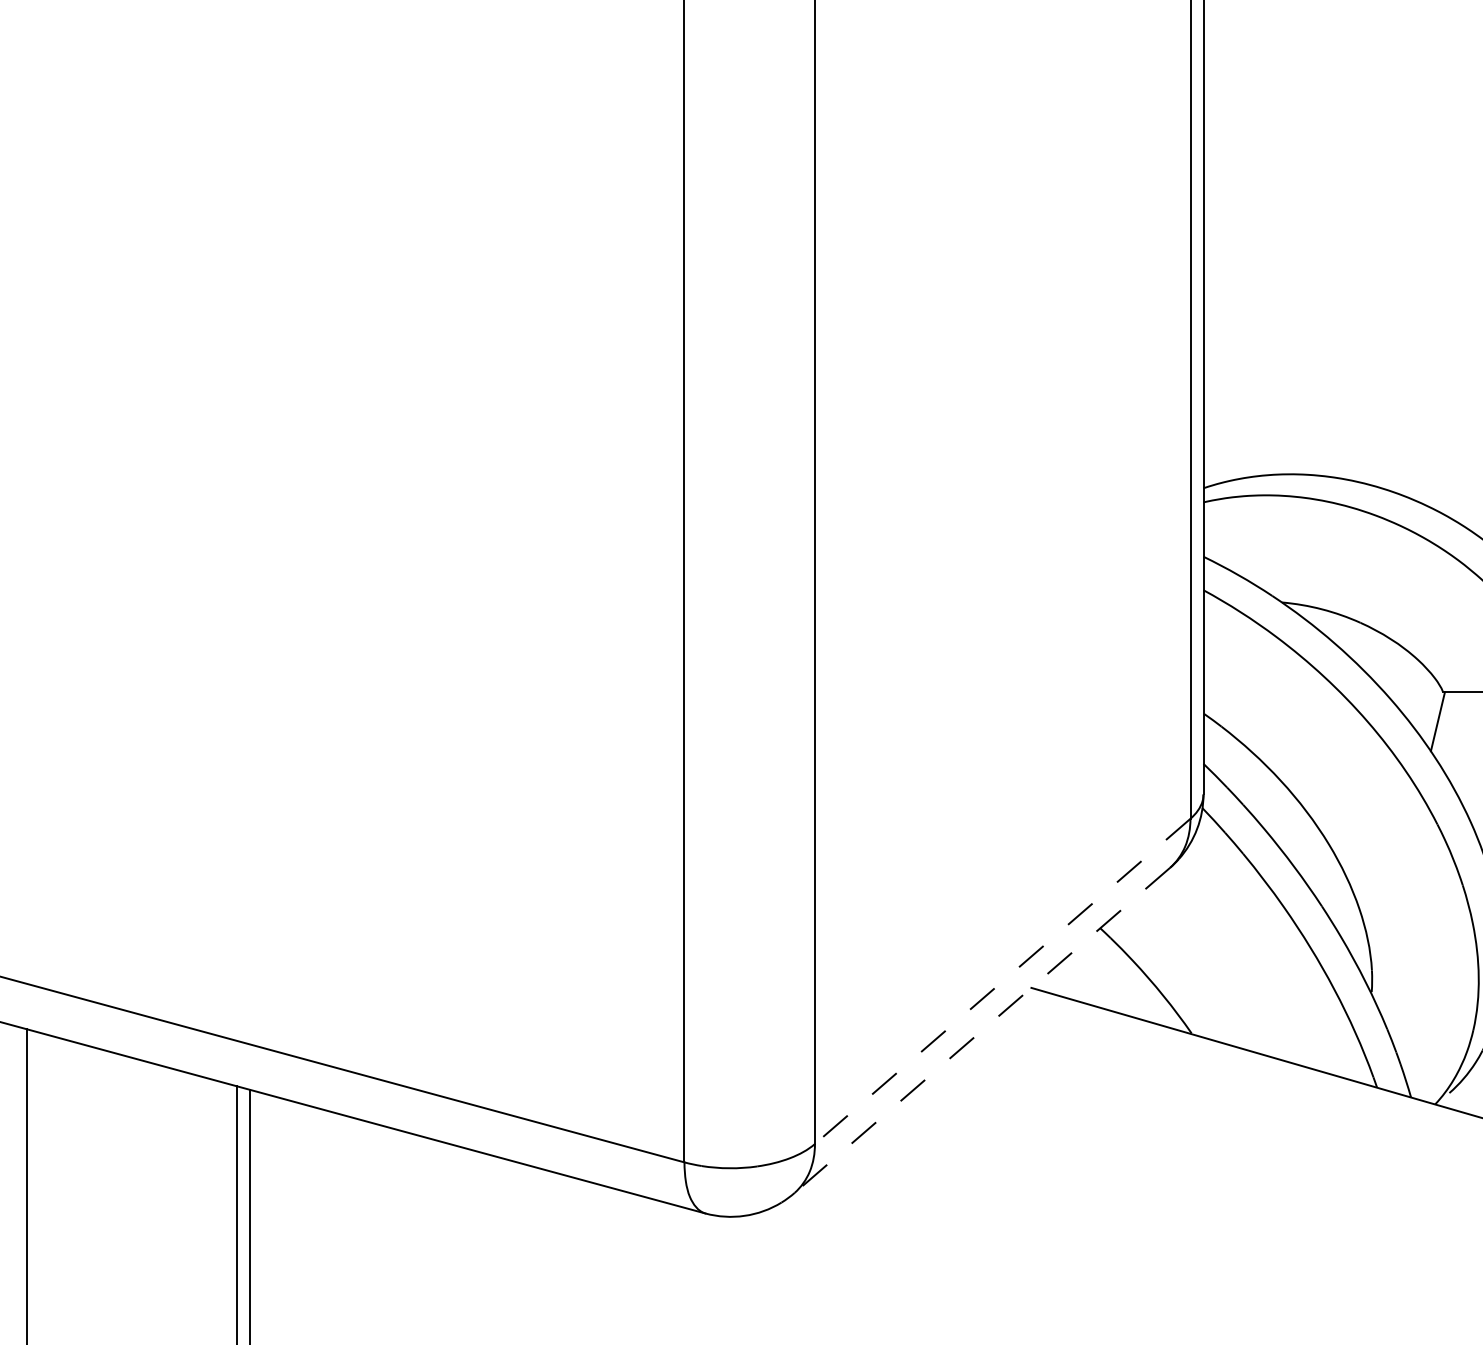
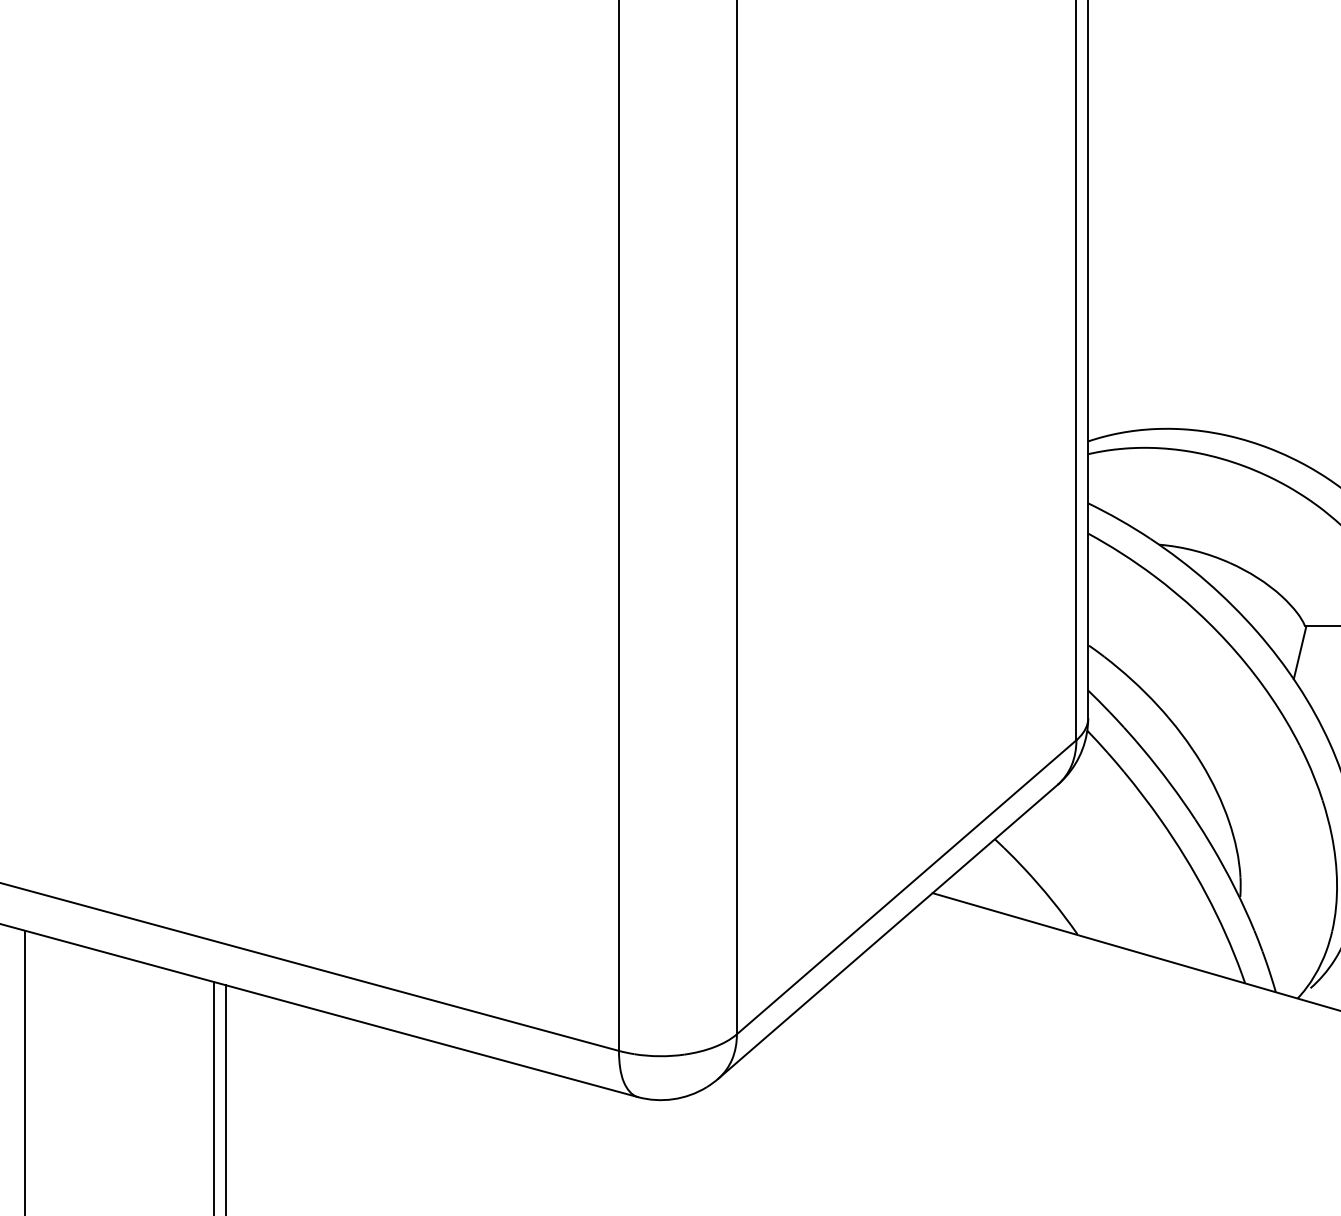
line: (1002, 981) -> (906, 887), dashed -> solid
line: (981, 1030) -> (887, 931), dashed -> solid

